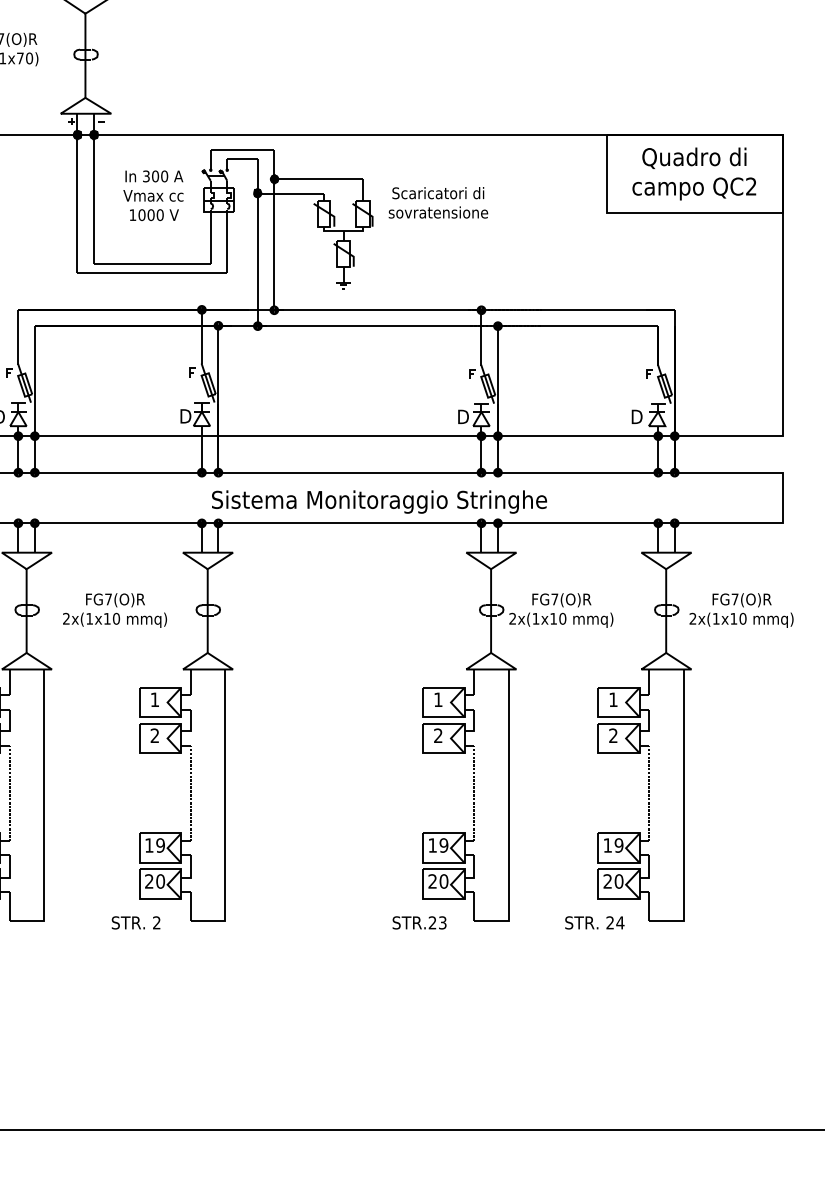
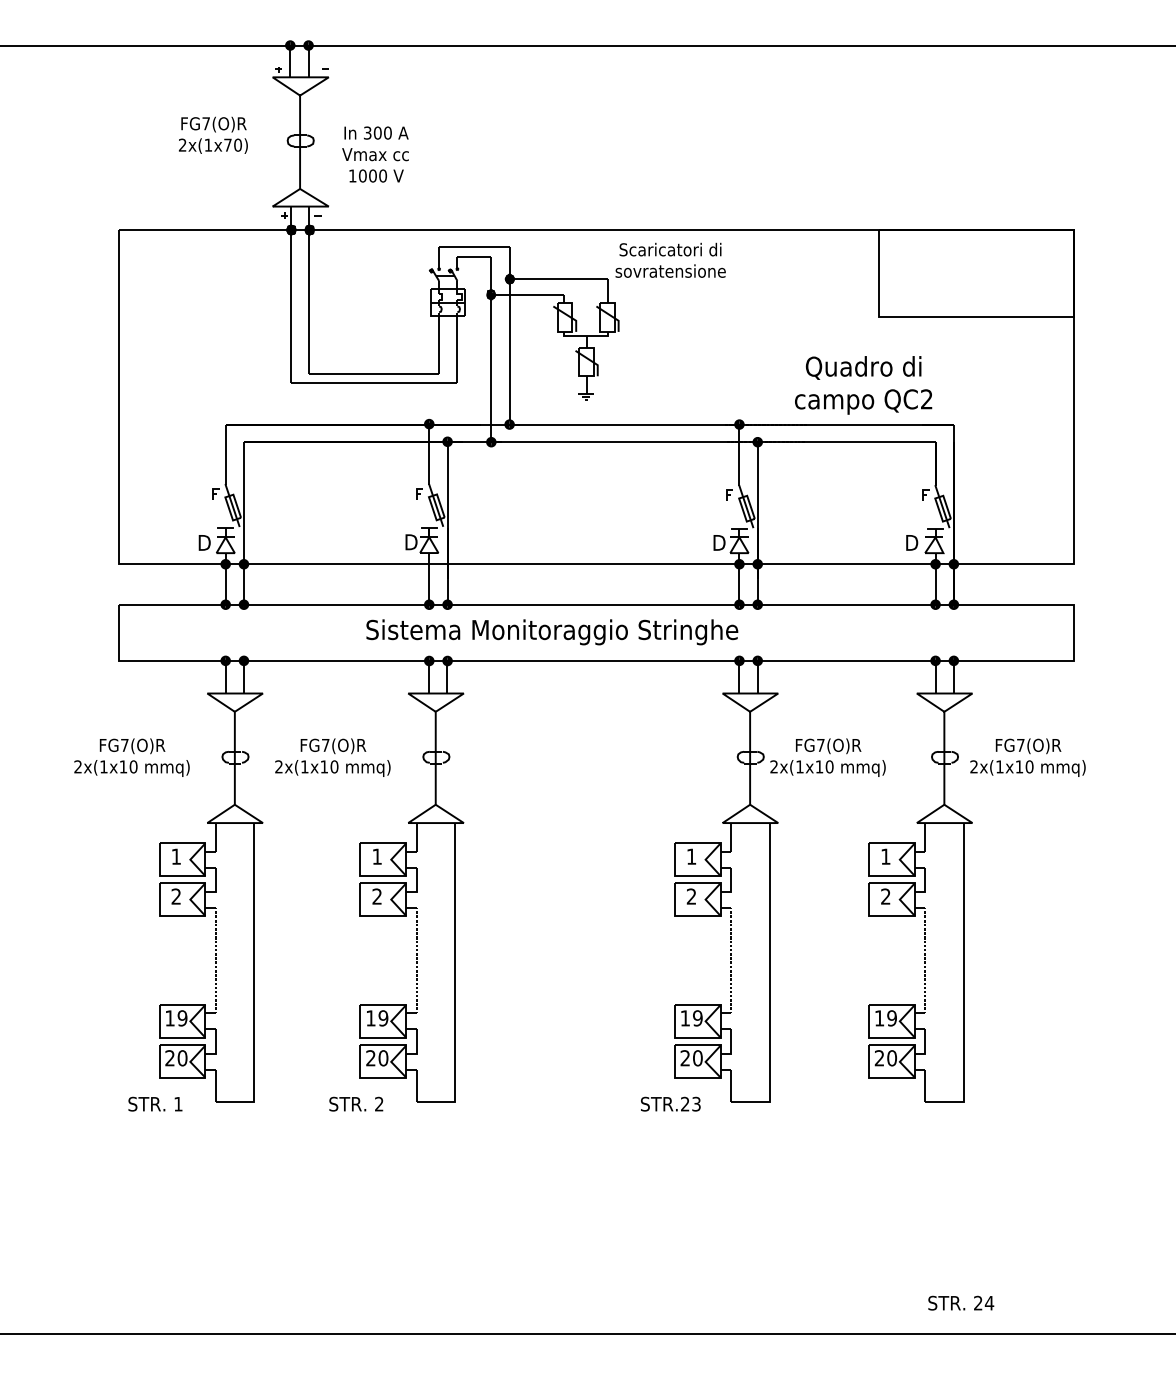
text: (694, 174) -> (863, 385), moved
text: (153, 195) -> (375, 154), moved
text: (438, 202) -> (670, 259), moved
text: (379, 502) -> (552, 632), moved
text: (595, 922) -> (961, 1302), moved

